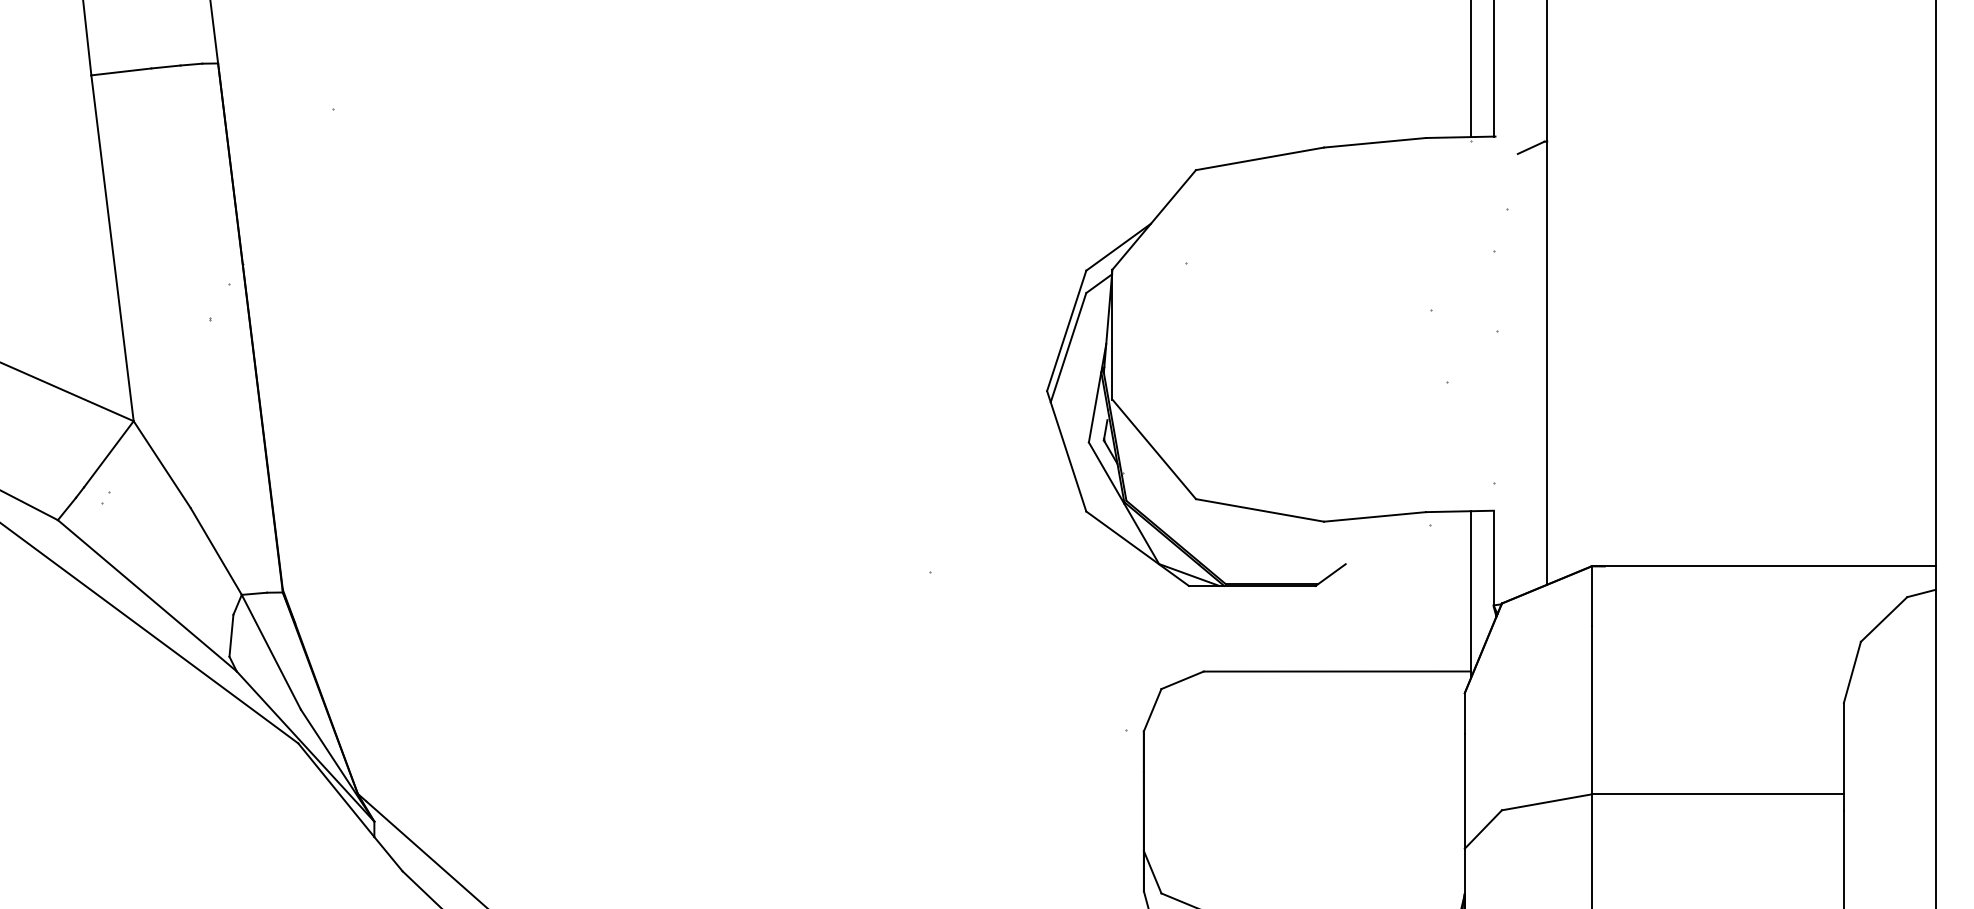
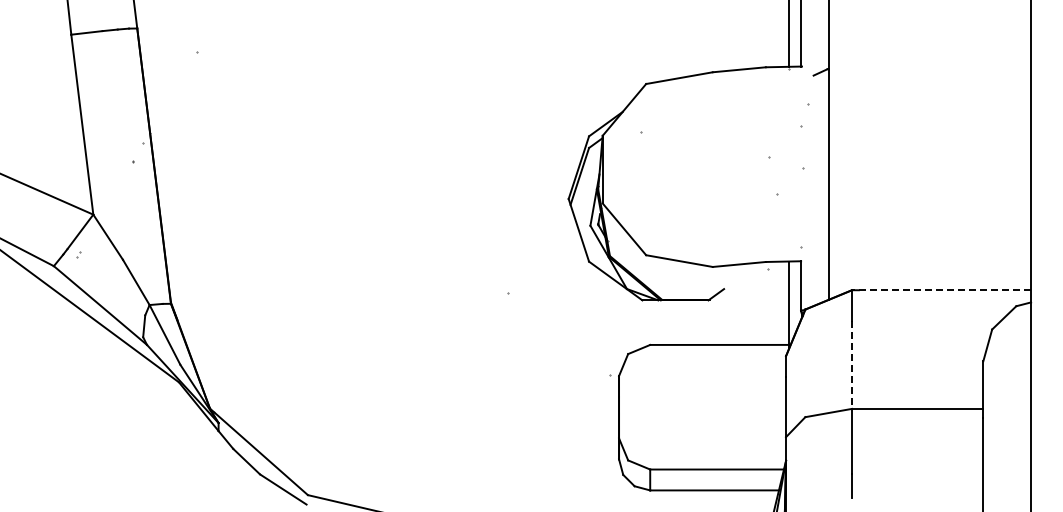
line: (1763, 566) -> (941, 290), solid -> dashed
line: (1590, 711) -> (851, 365), solid -> dashed

